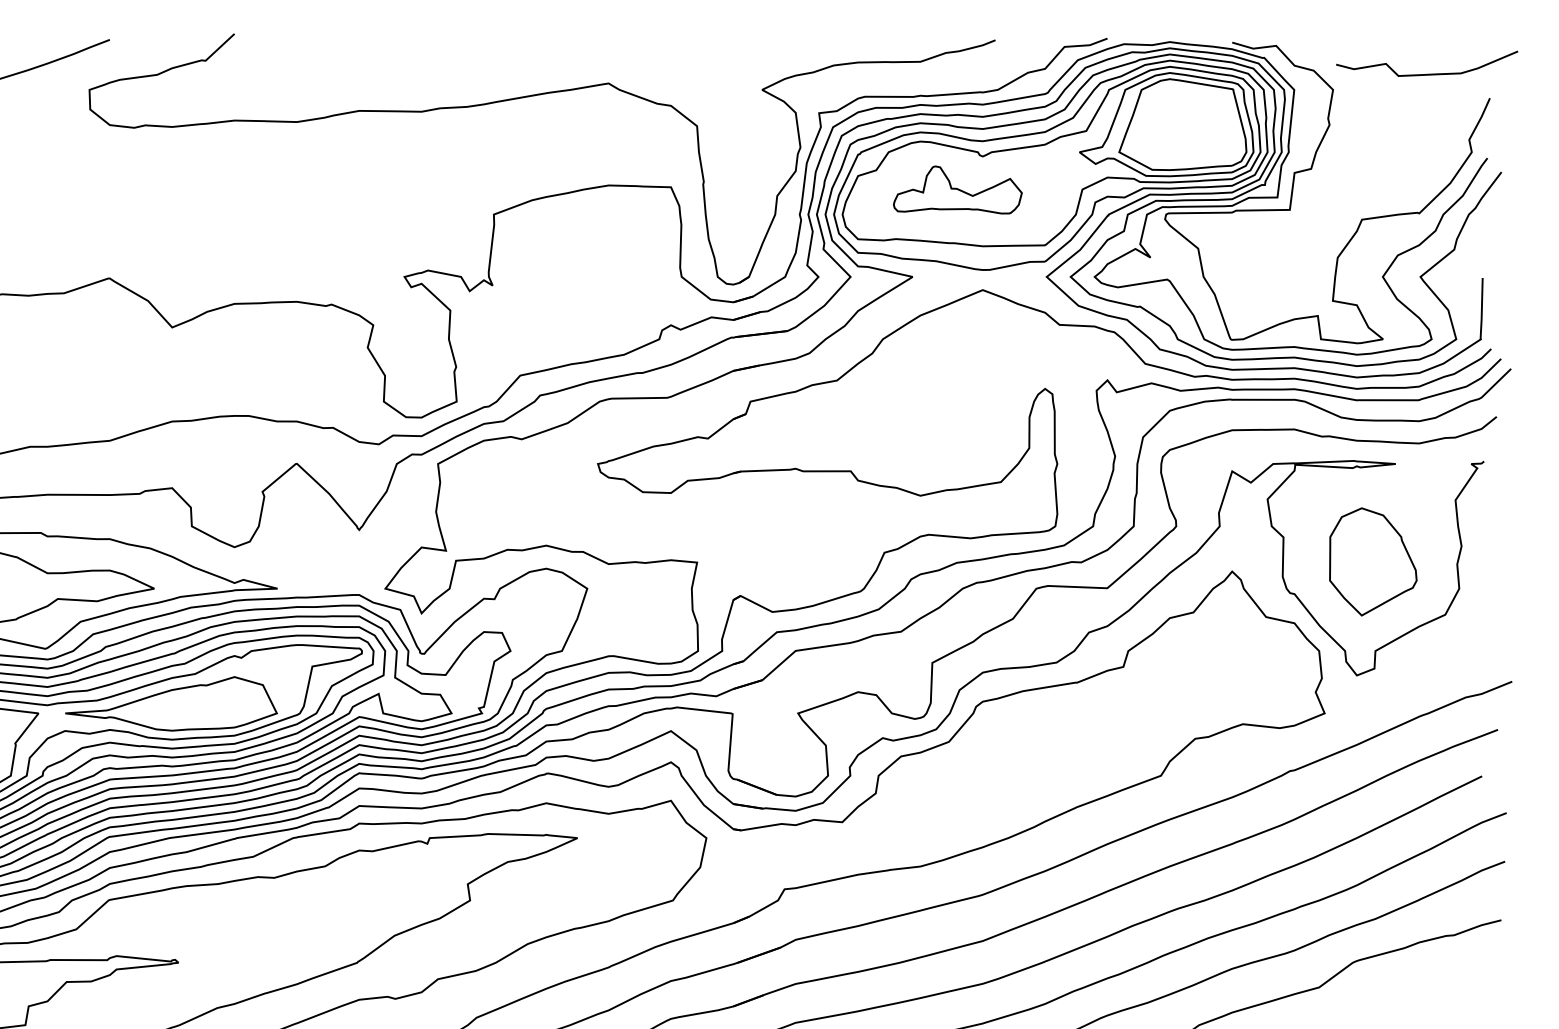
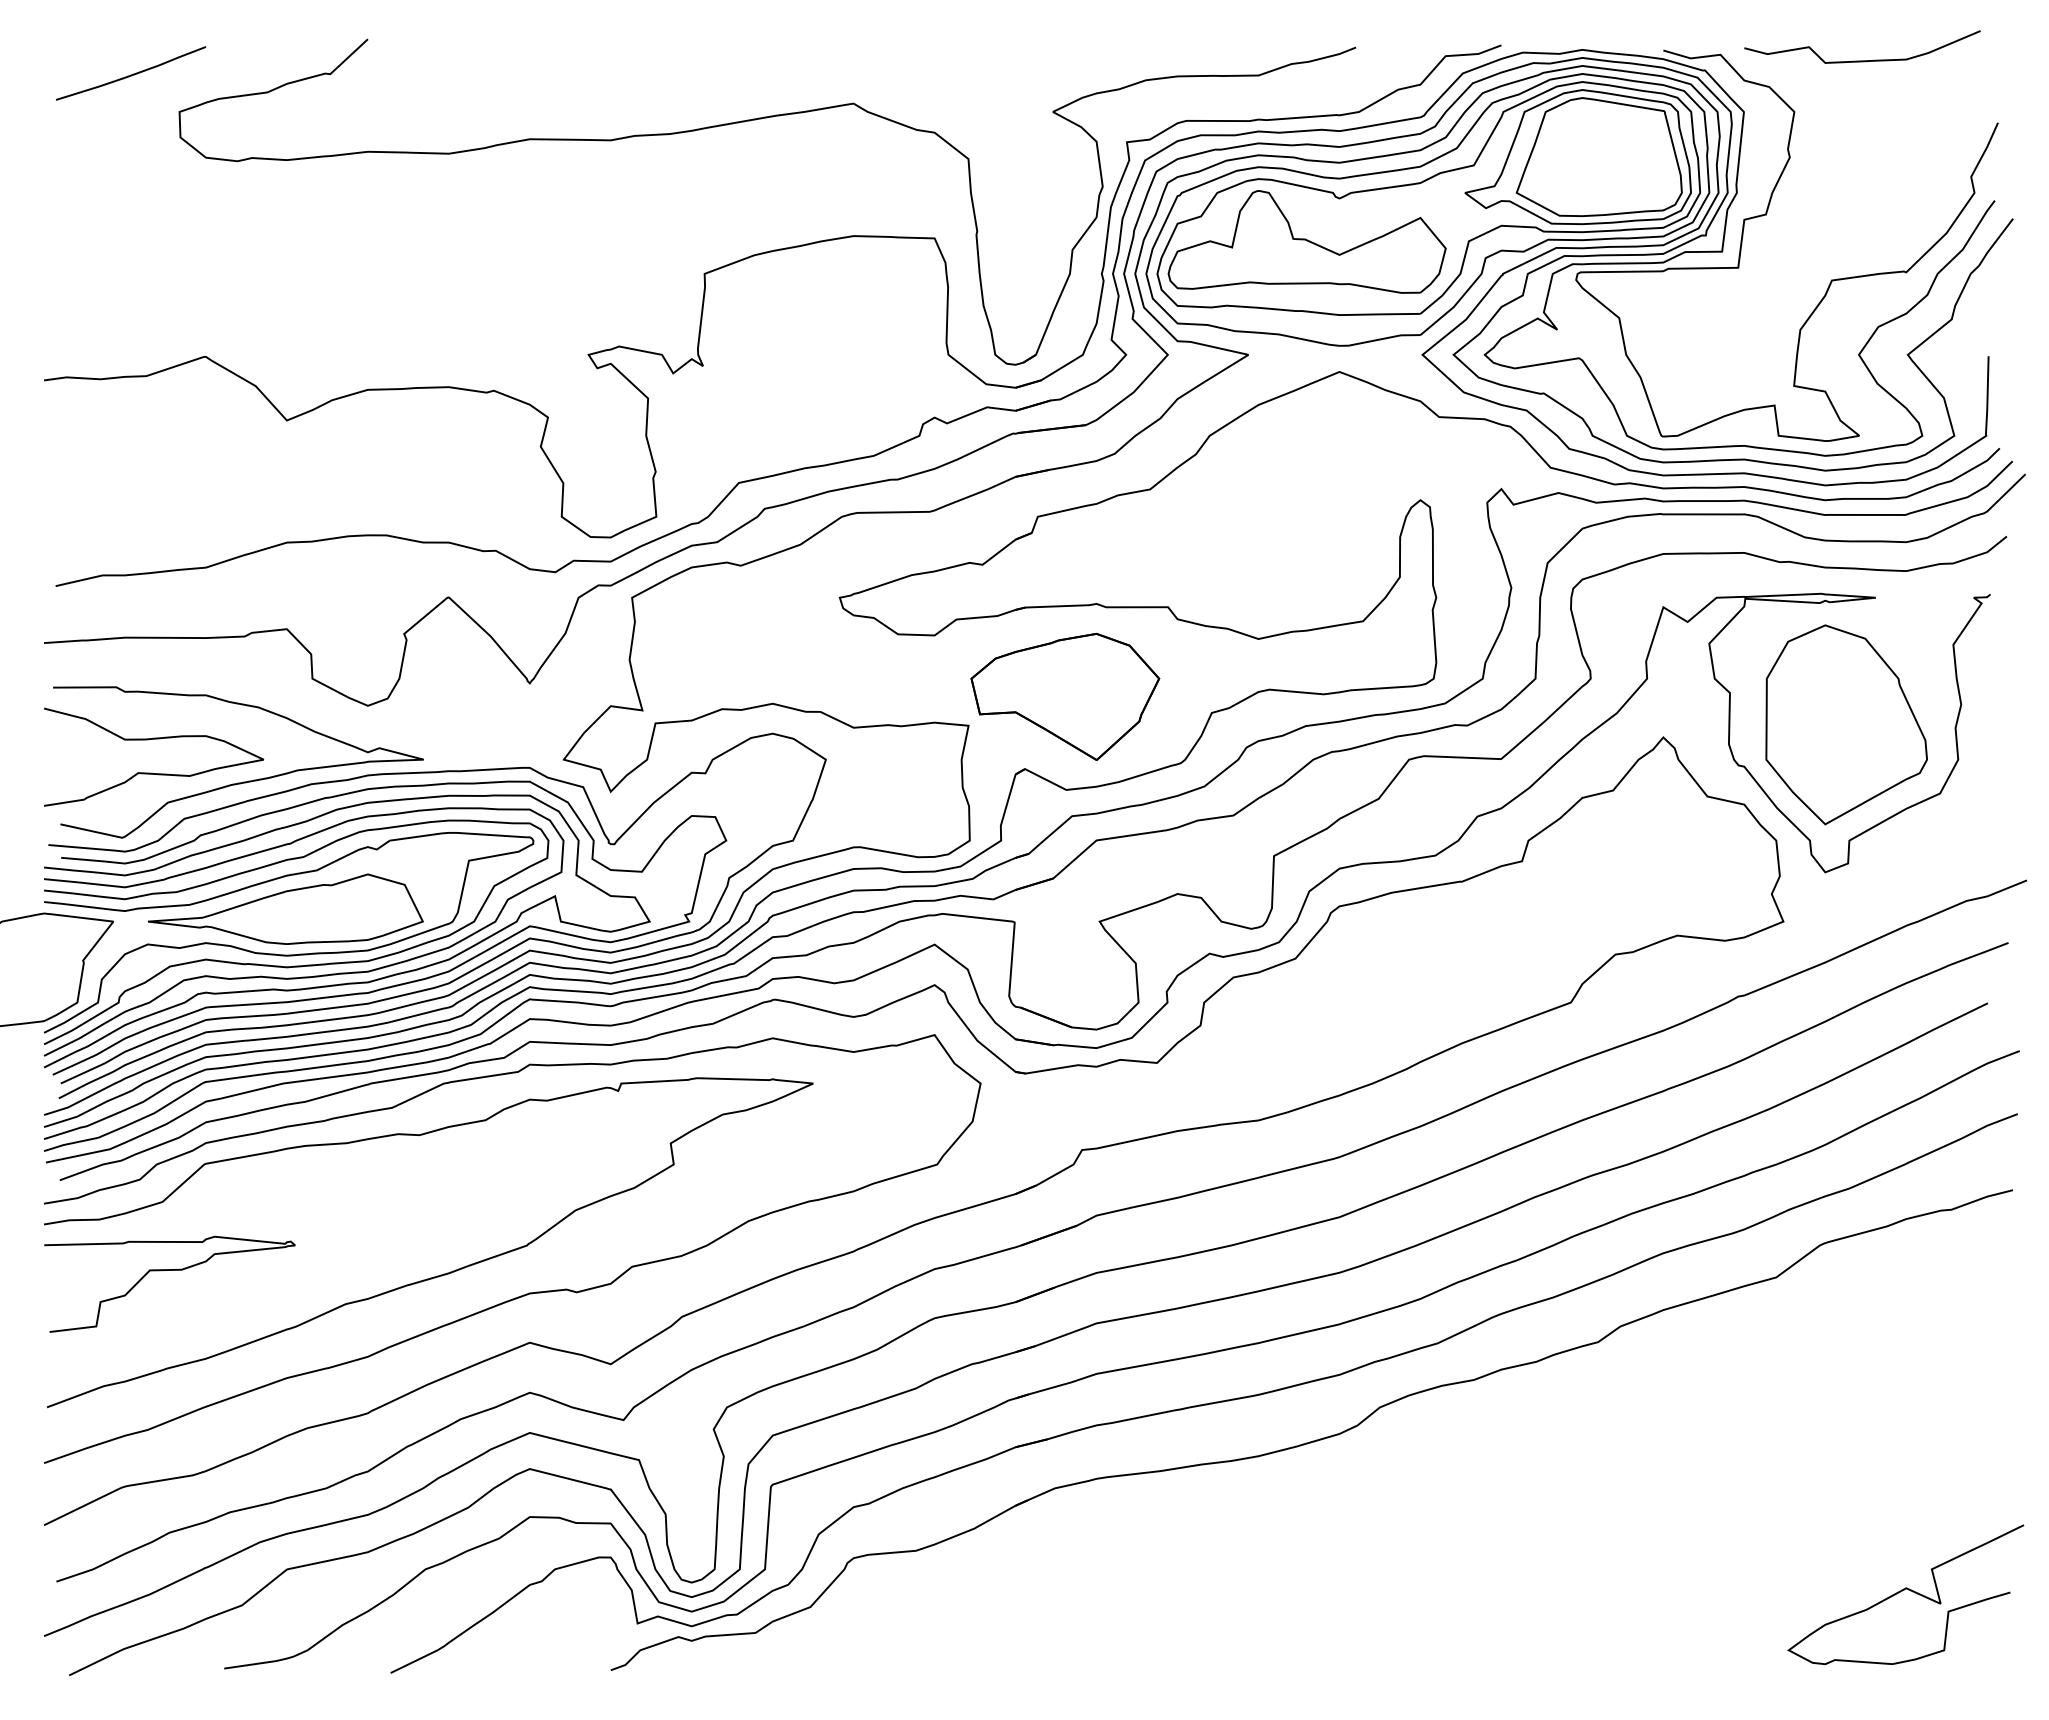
curve: (1427, 74) -> (1862, 60), moved
part: (957, 189) -> (1306, 241), size x1.67
part: (771, 540) -> (1065, 696), added
part: (1373, 561) -> (1846, 724), size x1.43

